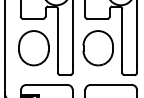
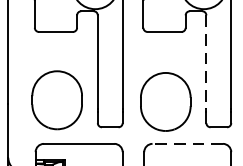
line: (122, 36) -> (206, 61), solid -> dashed
part: (33, 48) -> (56, 100), moved
part: (97, 48) -> (164, 102), moved
line: (111, 85) -> (188, 144), solid -> dashed

